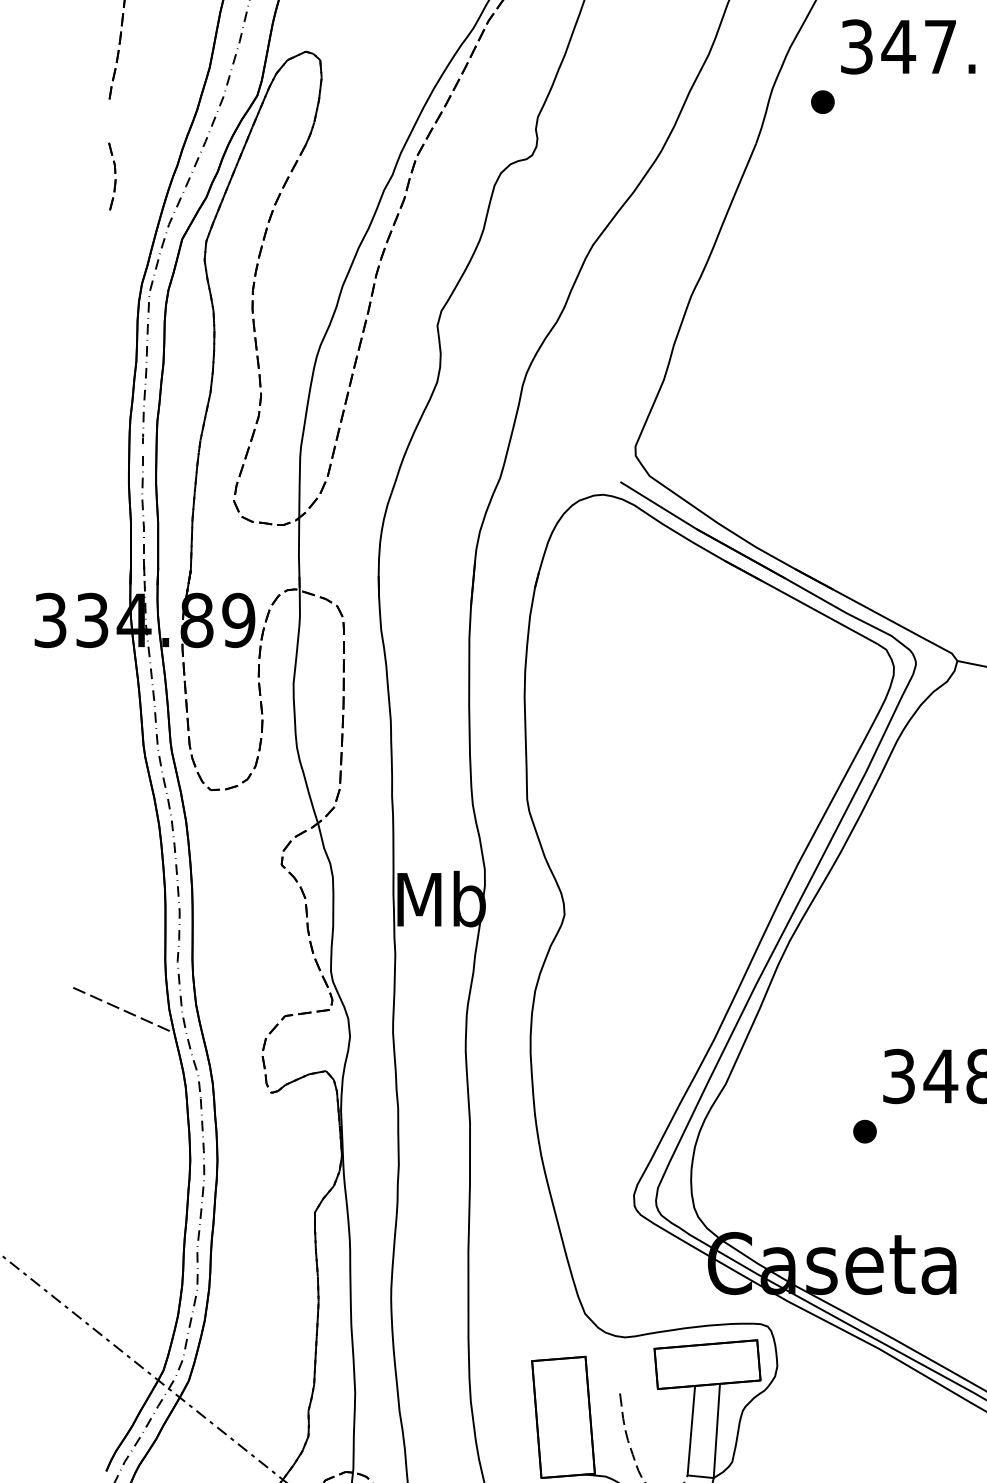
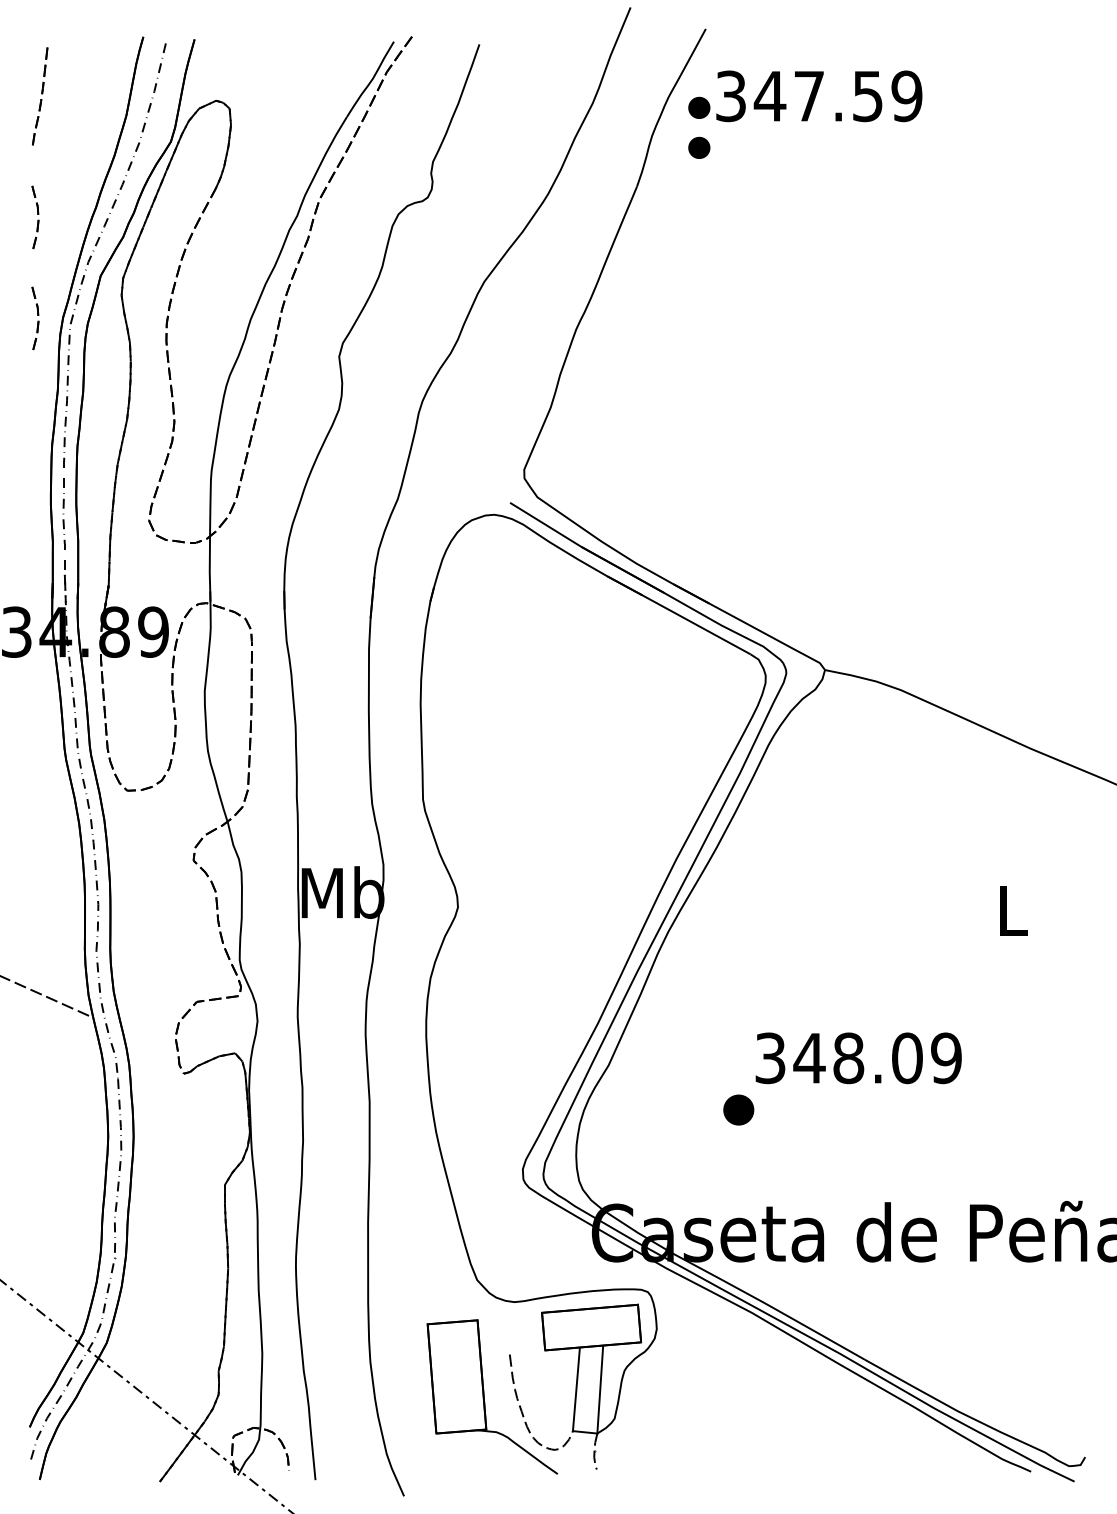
part: (823, 58) -> (699, 107), added
part: (112, 284) -> (35, 318), added
part: (864, 1131) -> (738, 1109), size x1.4

